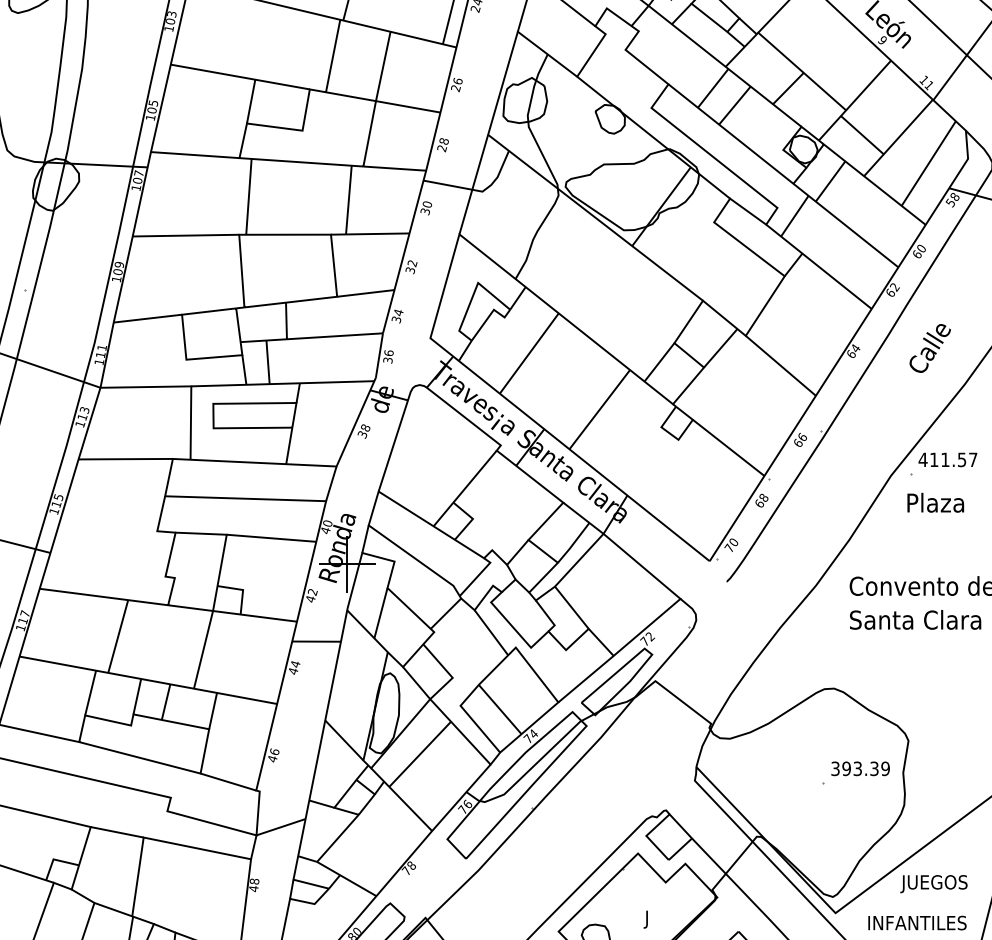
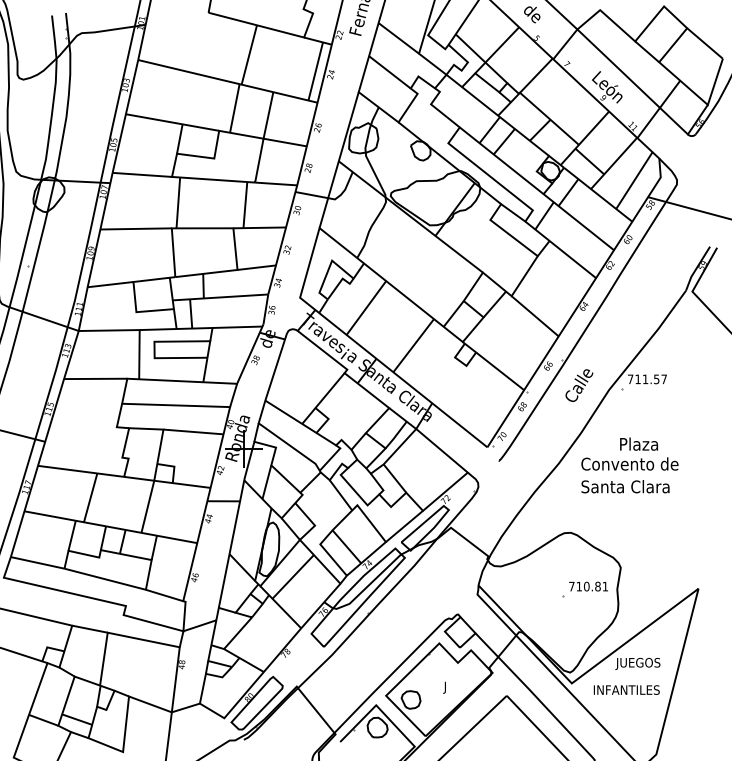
text: (930, 348) -> (579, 385), moved
text: (922, 460) -> (630, 379), 411.57 -> 711.57
text: (934, 501) -> (638, 443), moved
text: (860, 768) -> (588, 586), 393.39 -> 710.81

